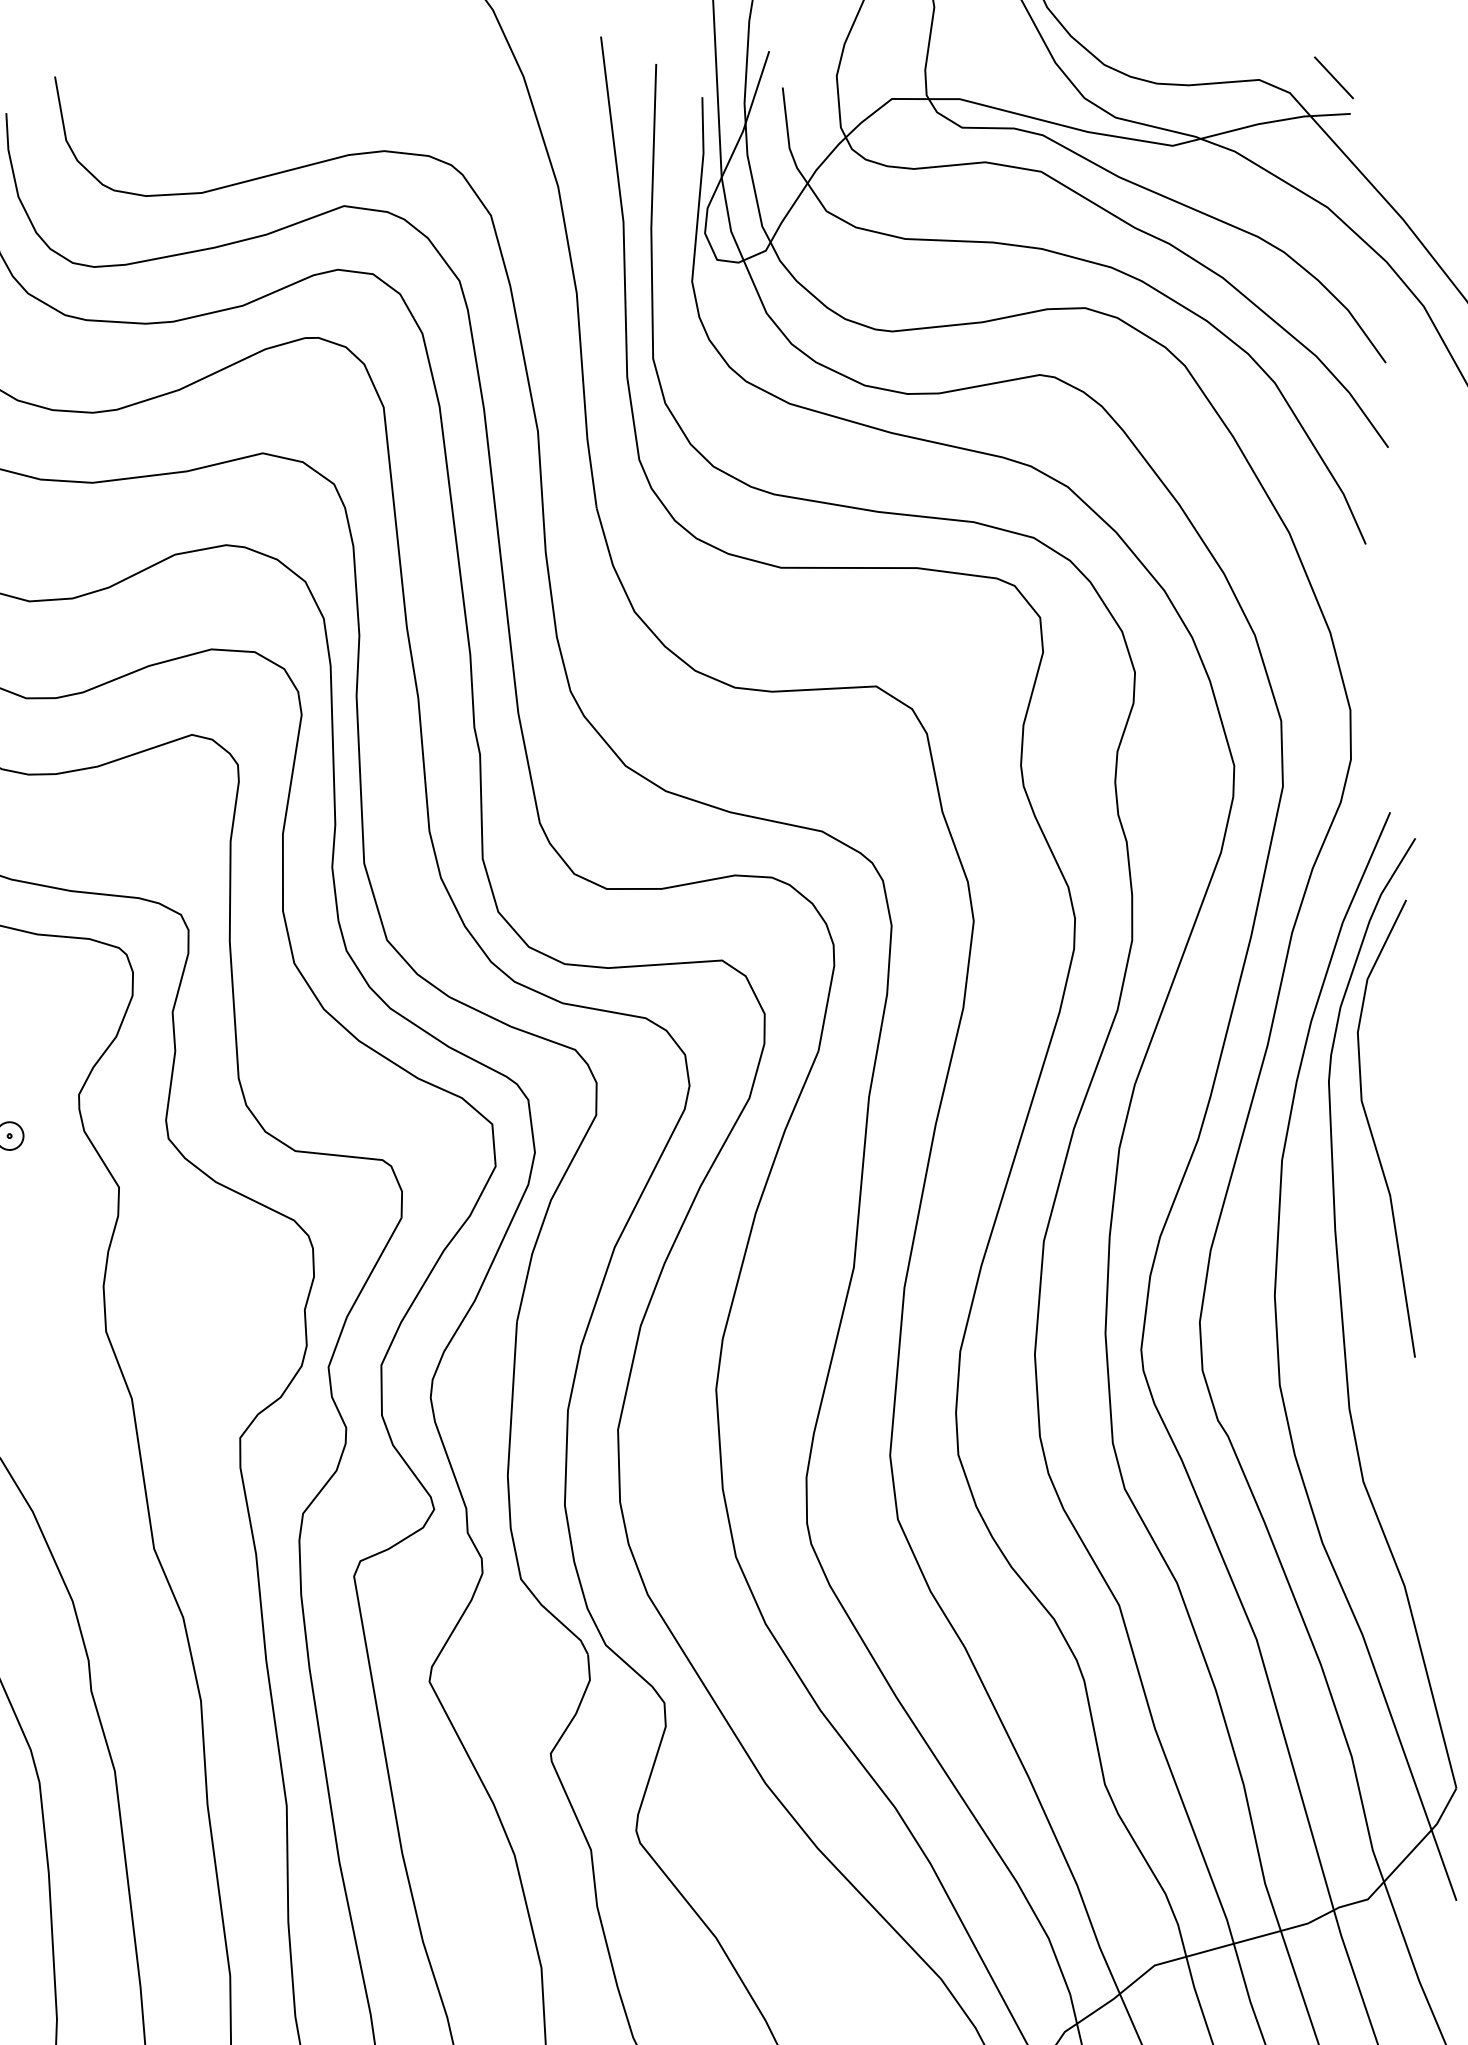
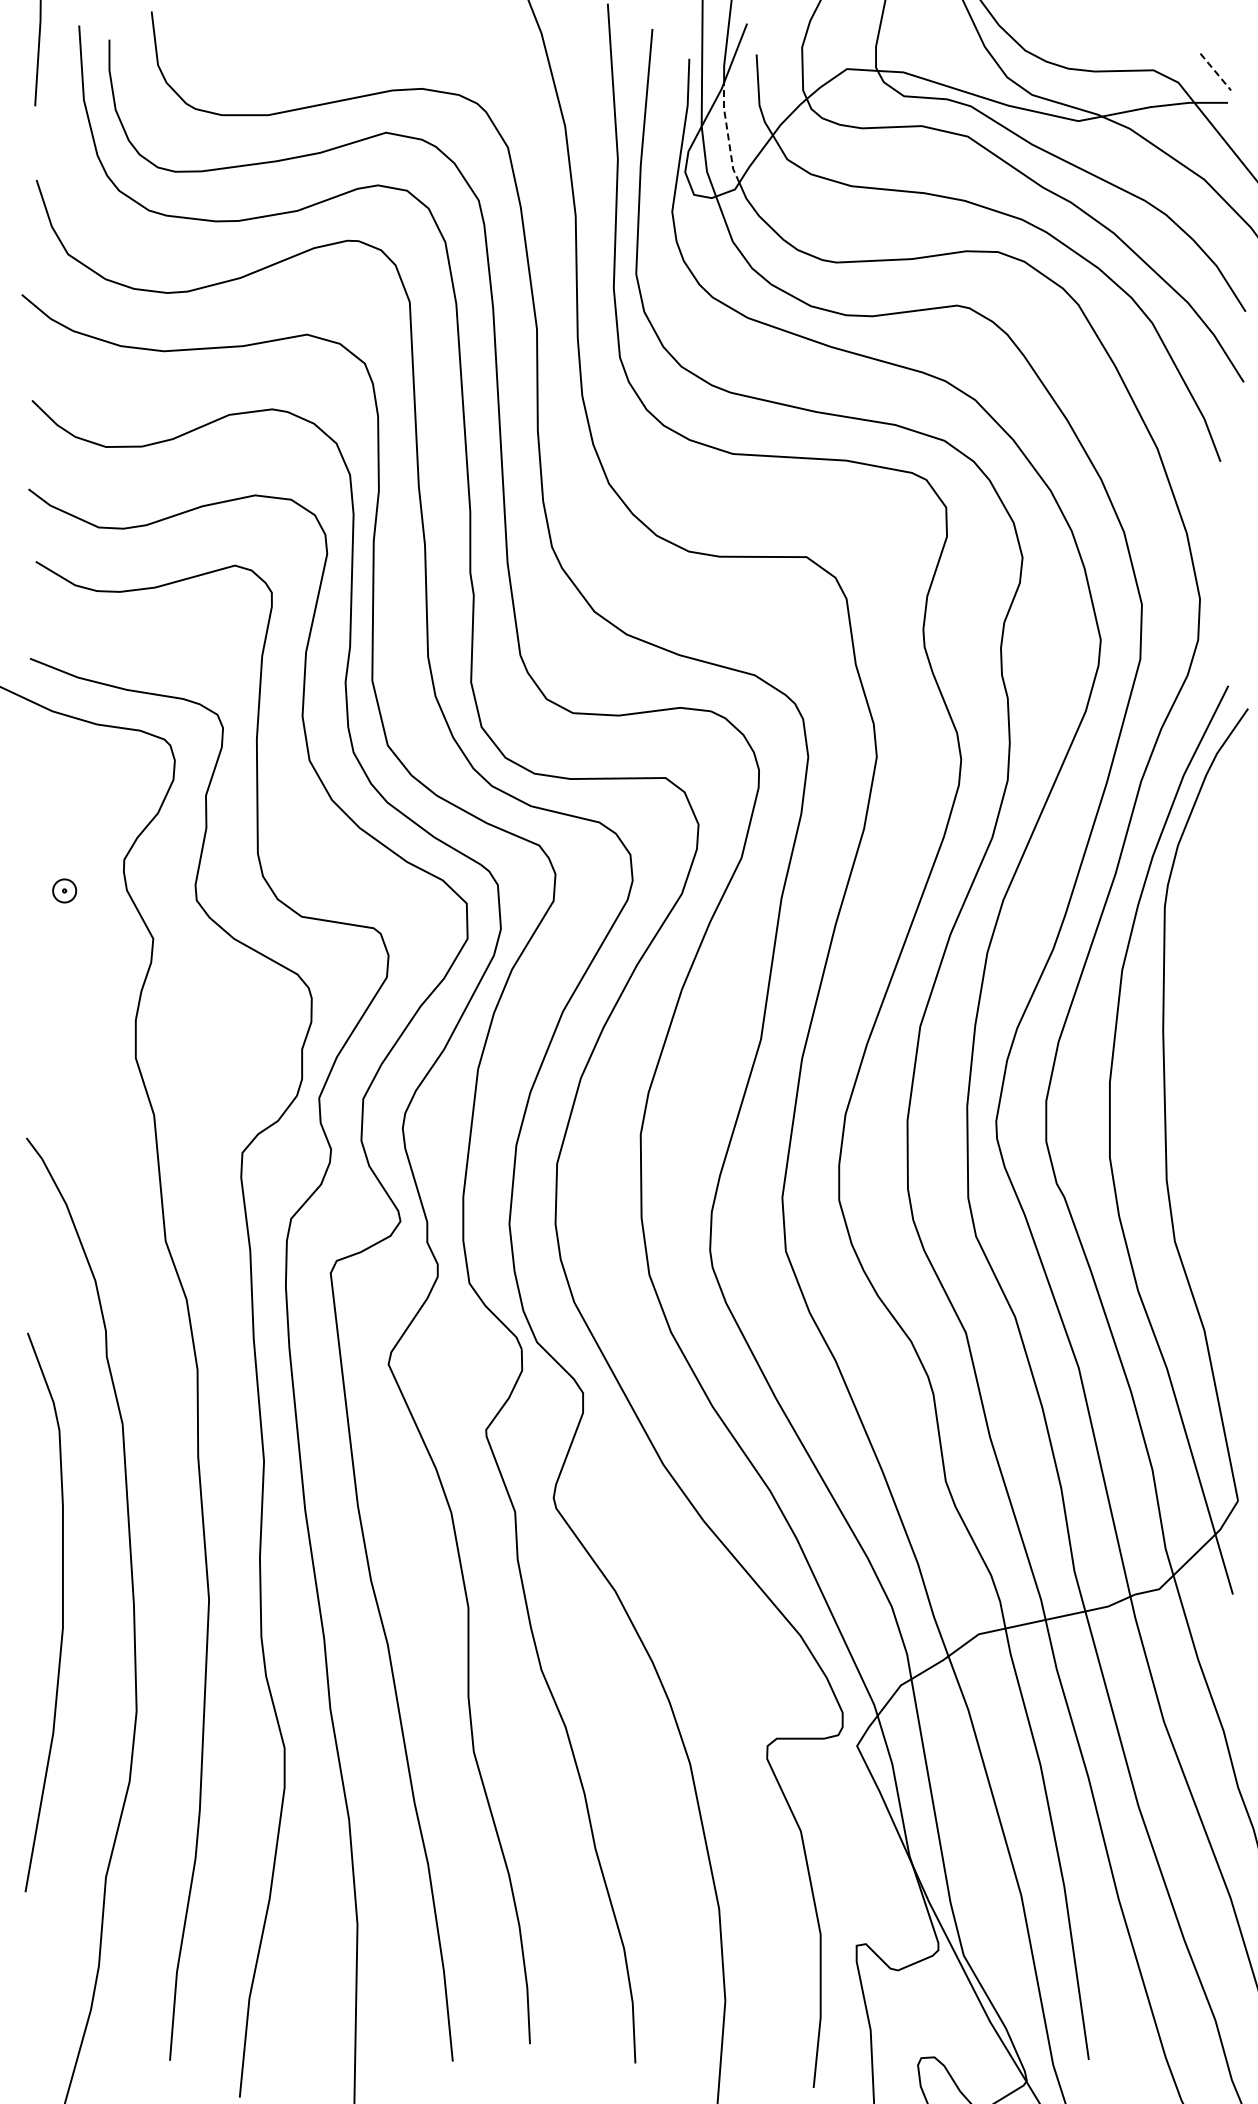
line: (1333, 78) -> (1215, 72), solid -> dashed
line: (753, 182) -> (727, 132), solid -> dashed
curve: (1373, 1135) -> (1199, 953), removed

